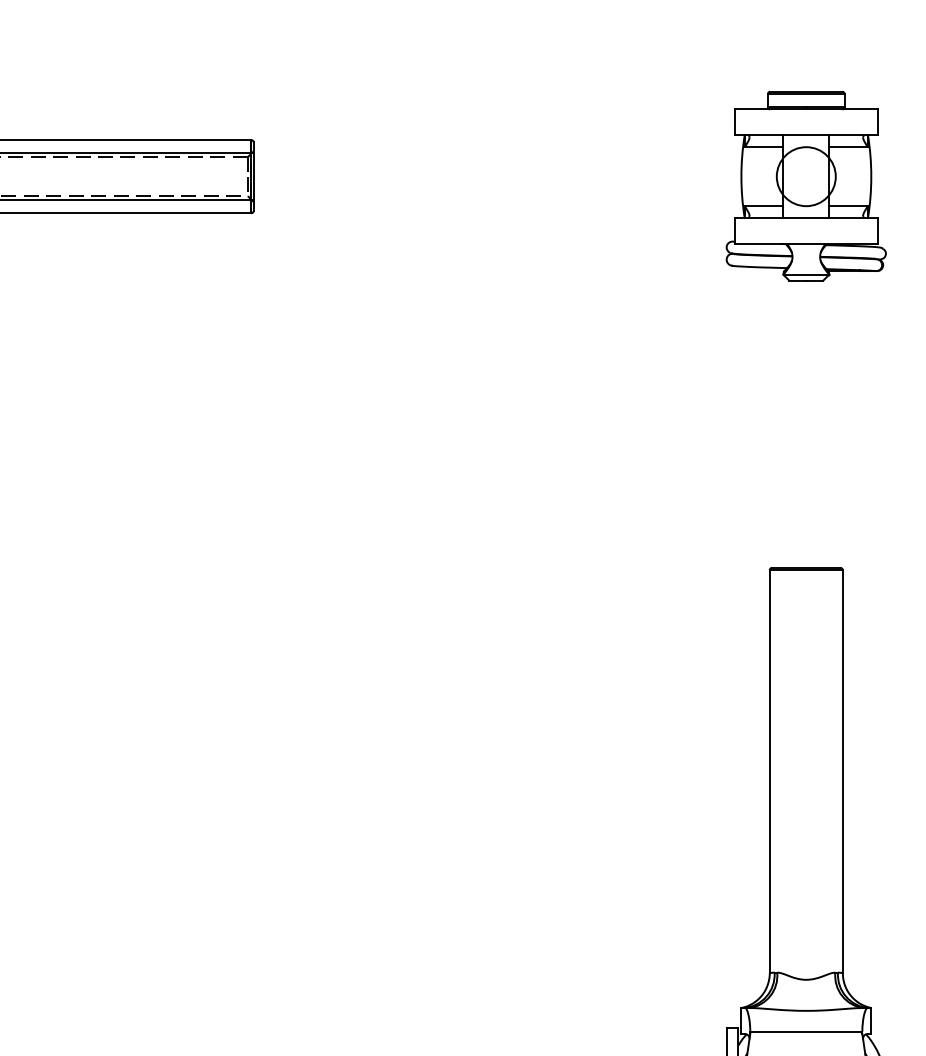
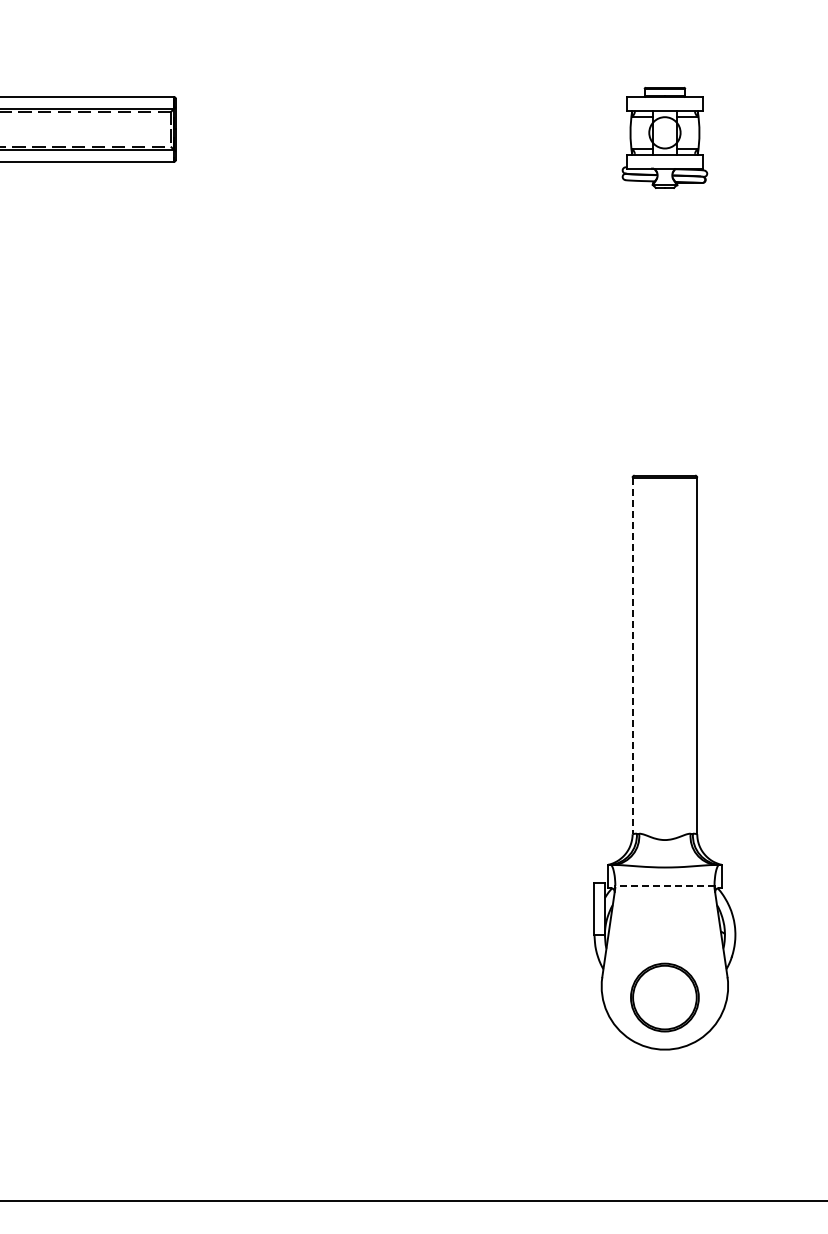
part: (805, 185) -> (664, 137), size x0.6
line: (769, 772) -> (632, 656), solid -> dashed
line: (805, 1031) -> (664, 885), solid -> dashed

